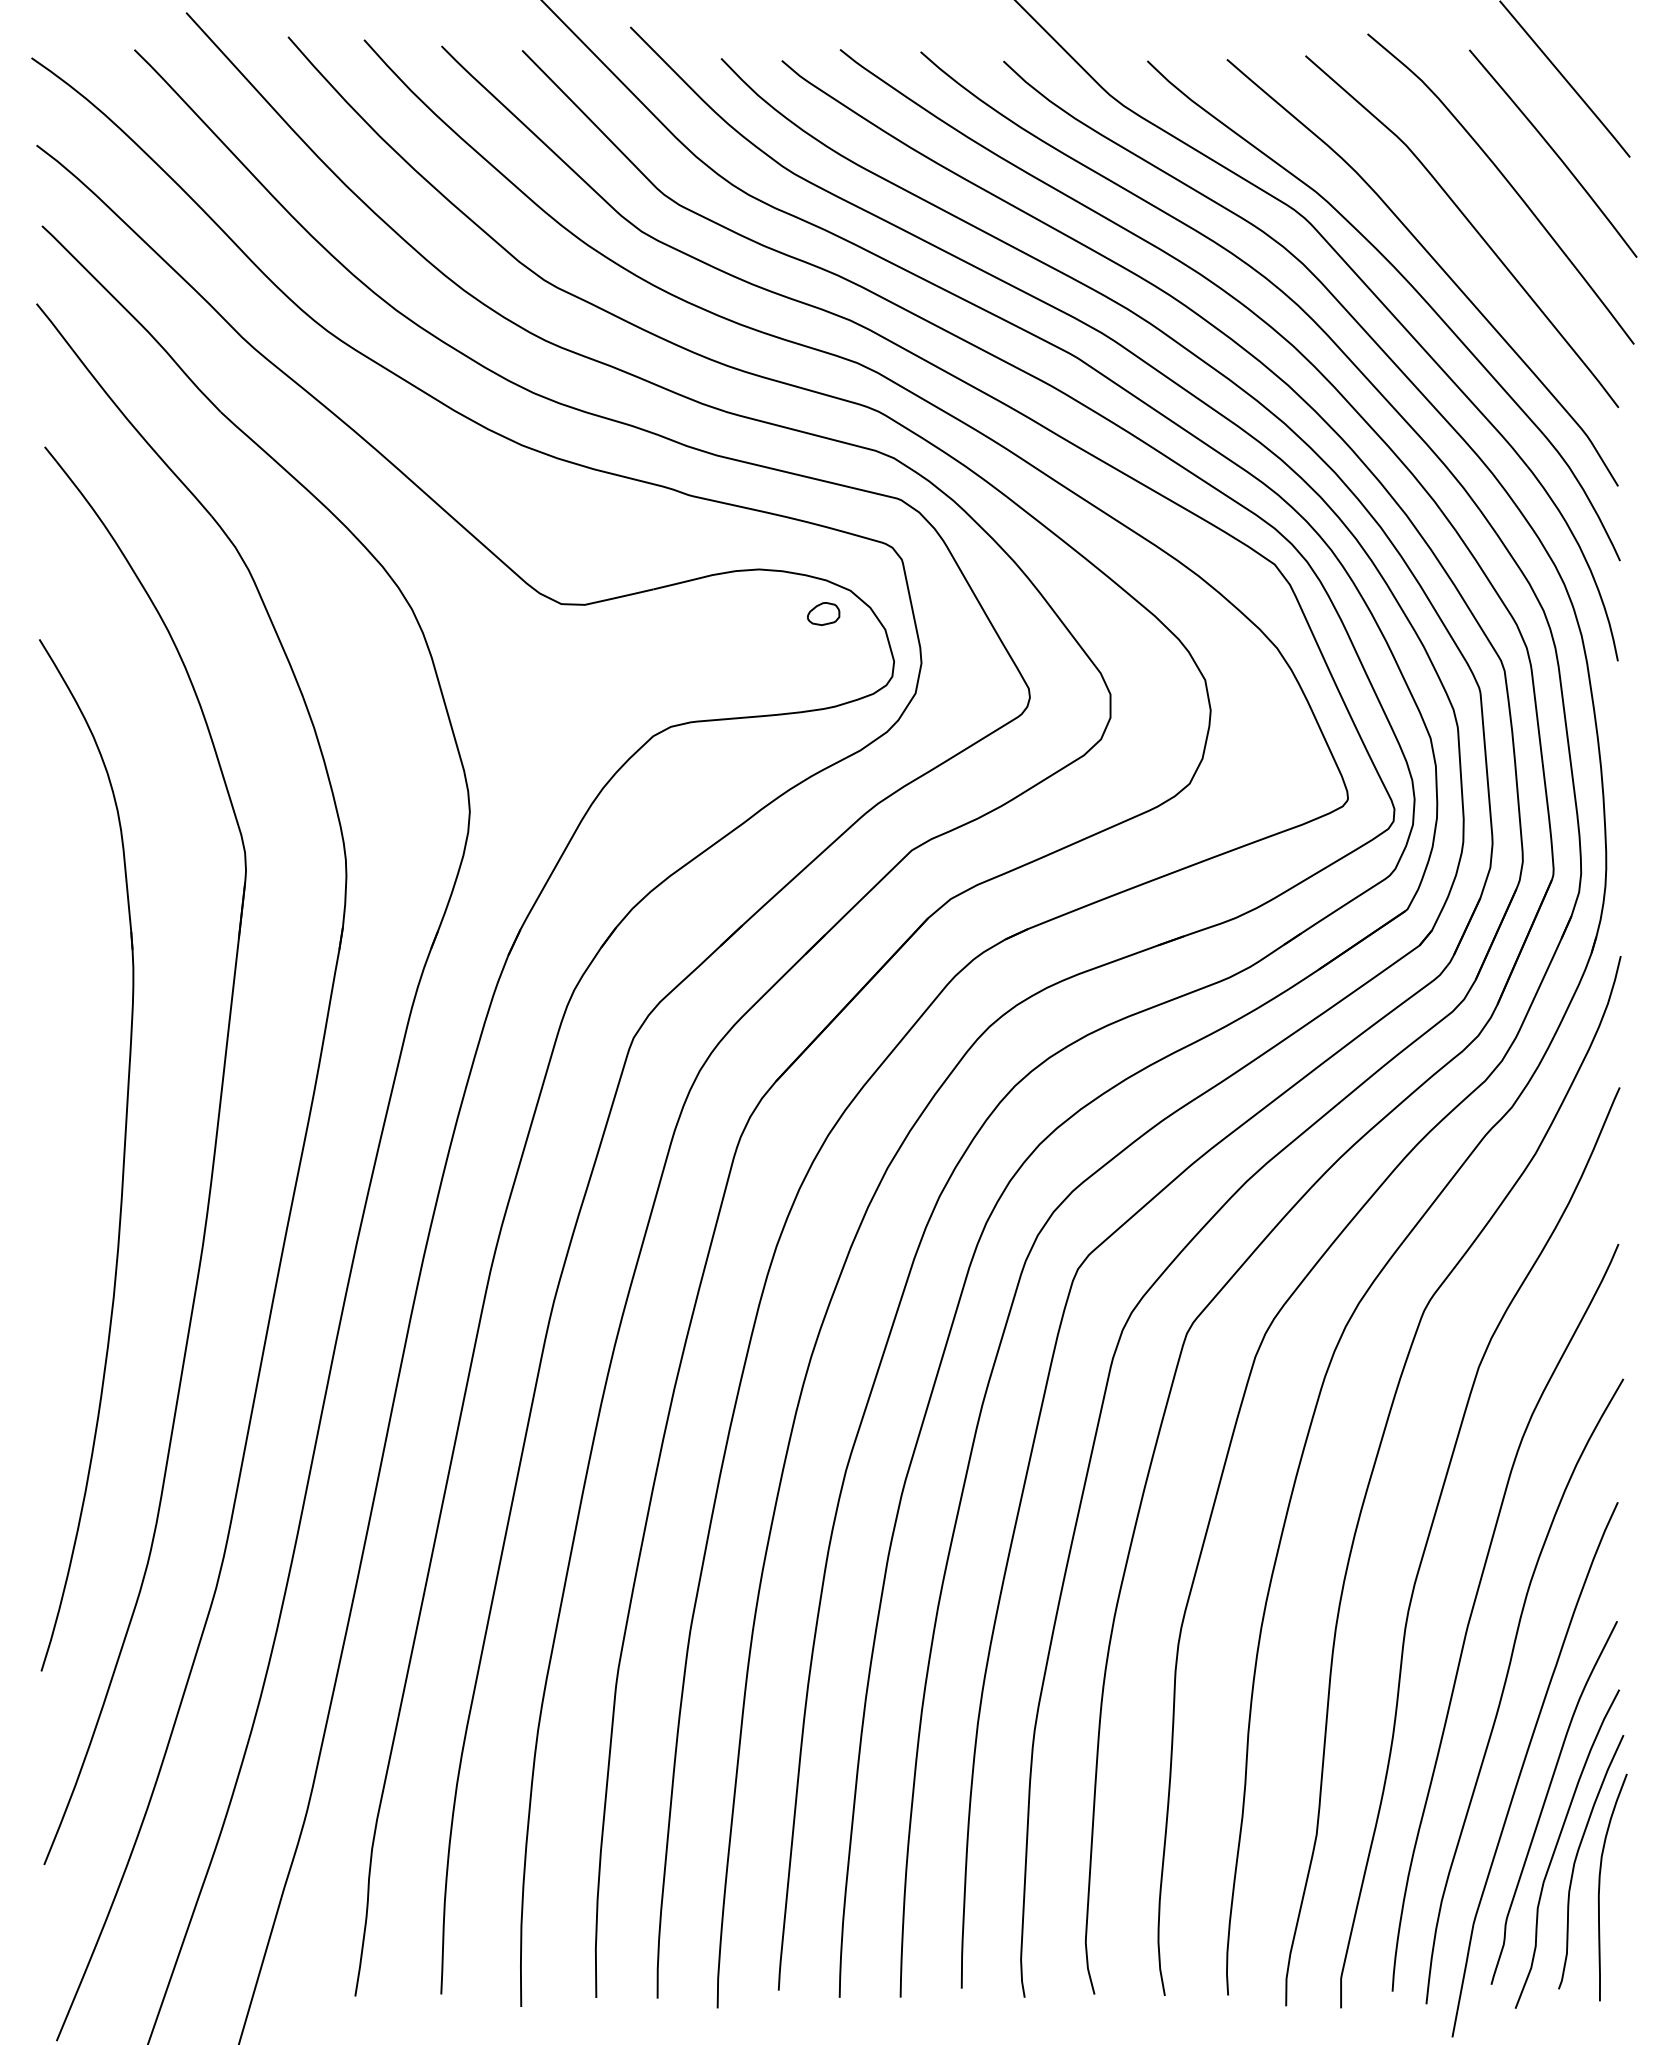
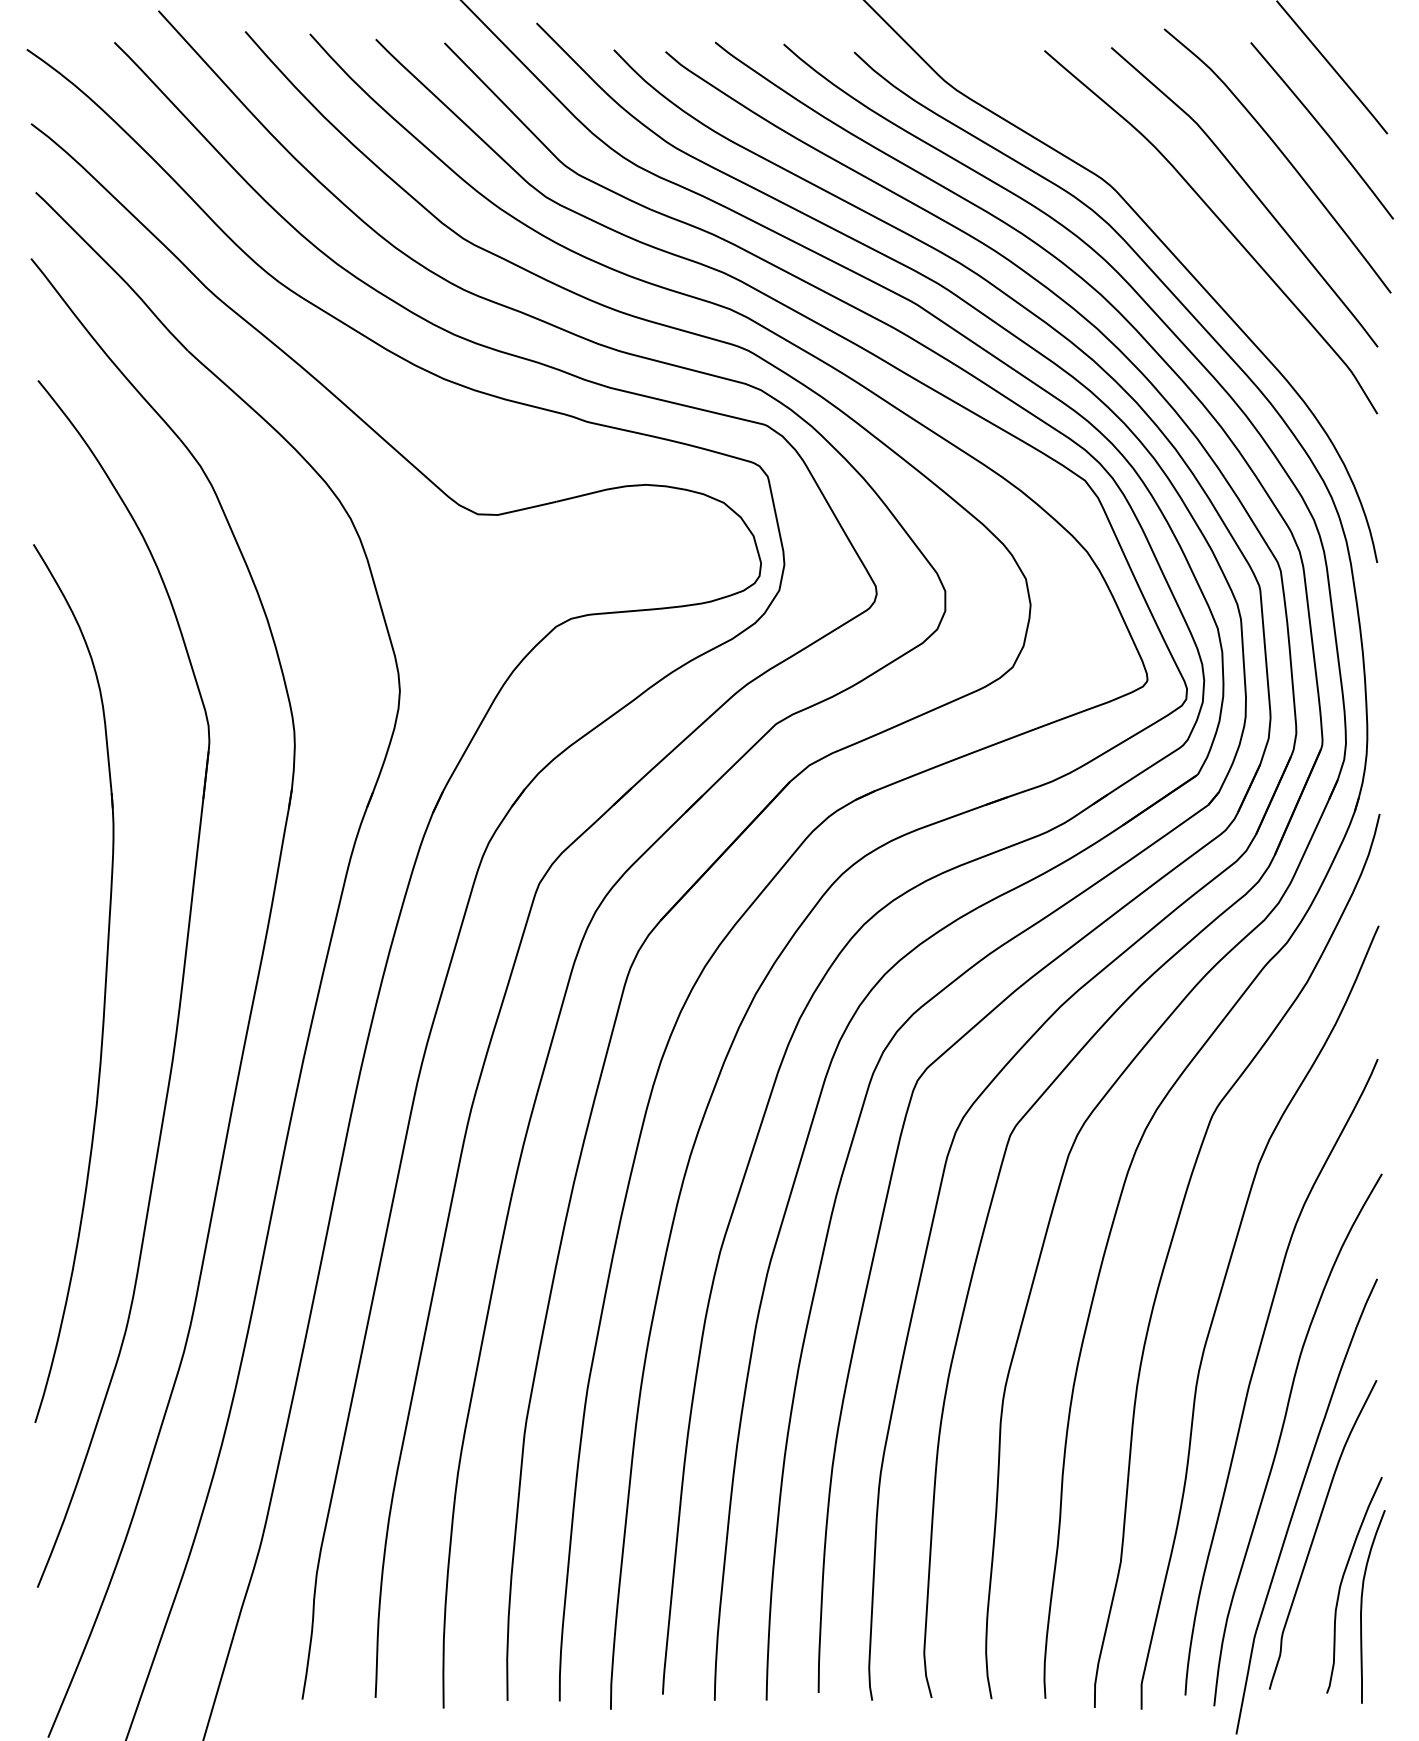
curve: (1409, 284) -> (1199, 242), removed
part: (822, 613) -> (700, 522), removed
curve: (1558, 1844) -> (1326, 1570), removed

